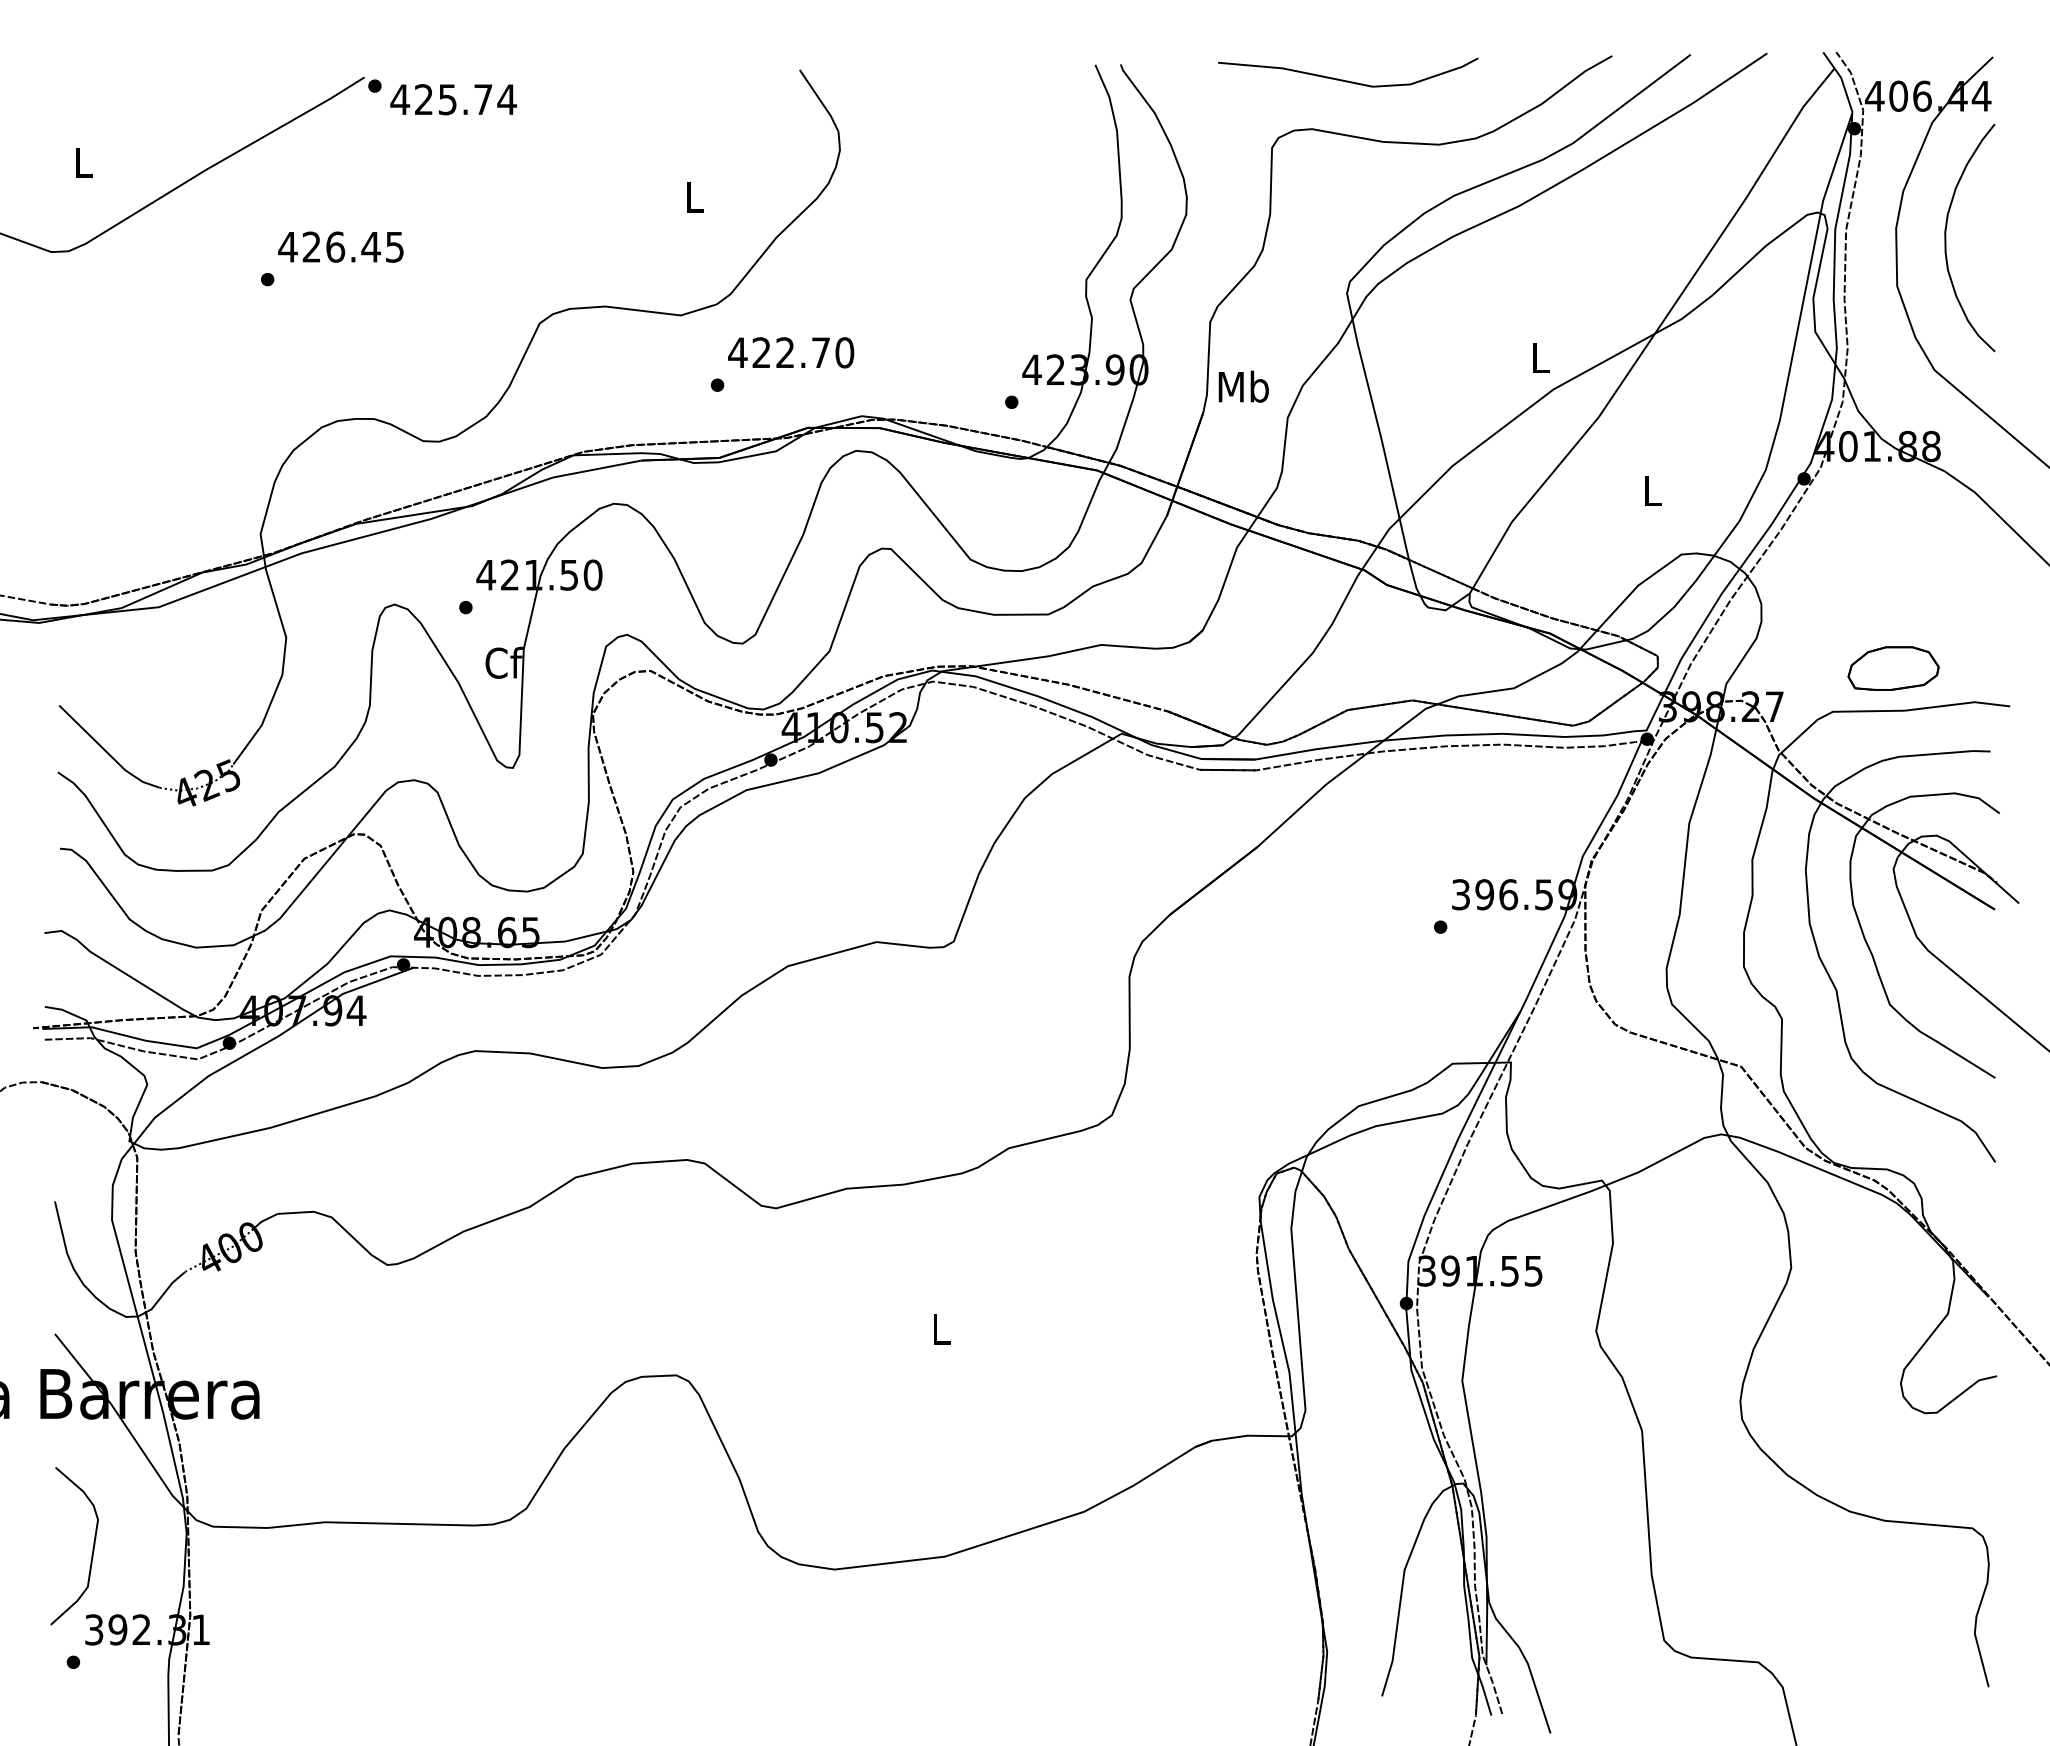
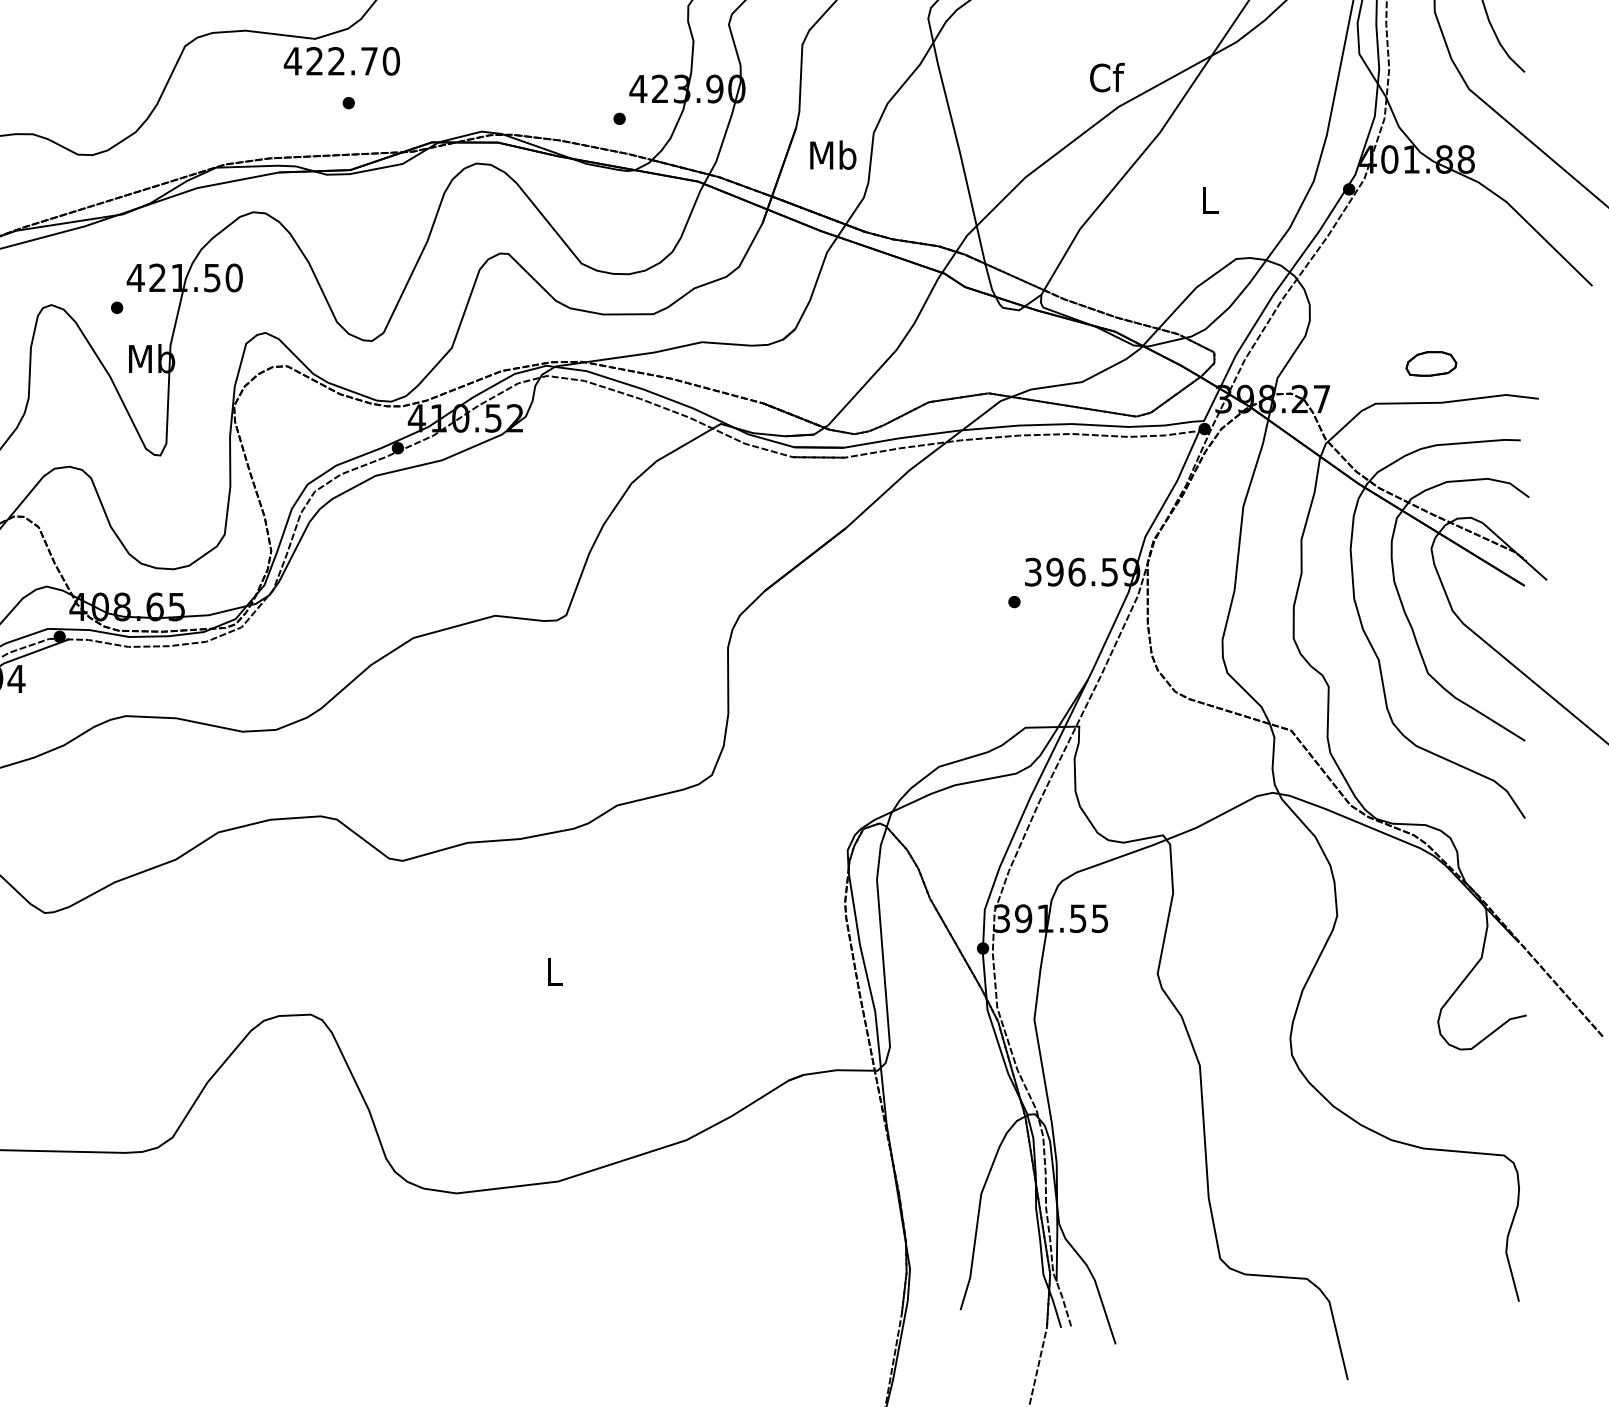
text: (791, 352) -> (342, 61), moved
text: (1541, 357) -> (1107, 77), L -> Cf
text: (1243, 386) -> (832, 154), moved
text: (503, 662) -> (151, 358), Cf -> Mb
part: (1893, 668) -> (1431, 363), size x0.6

